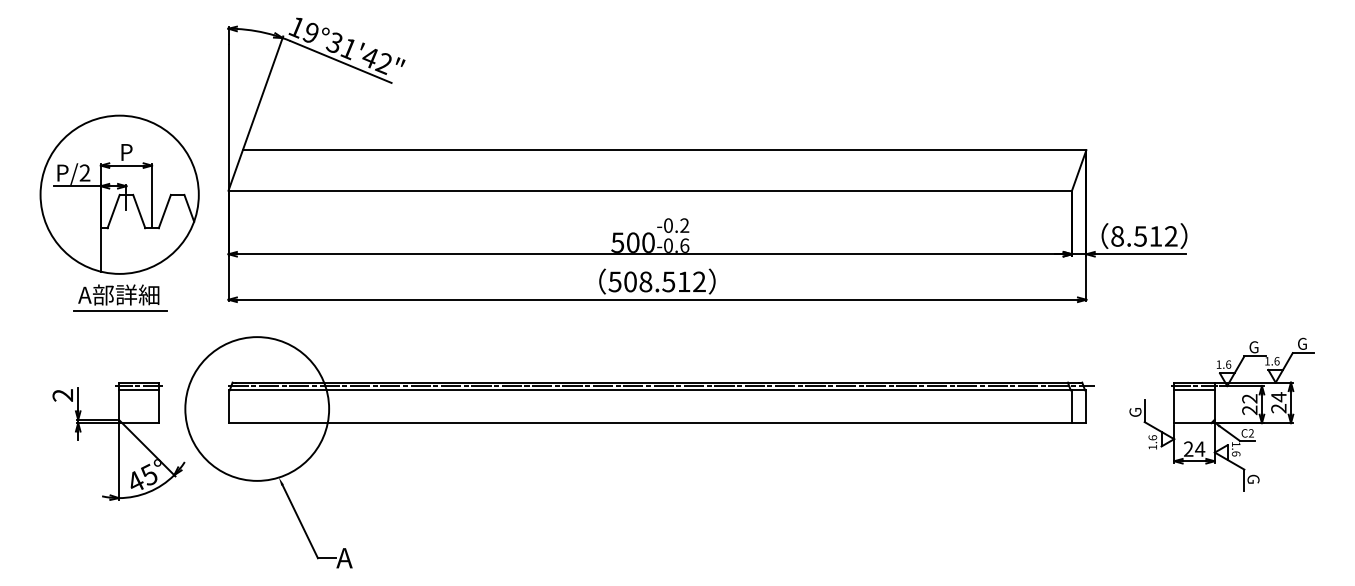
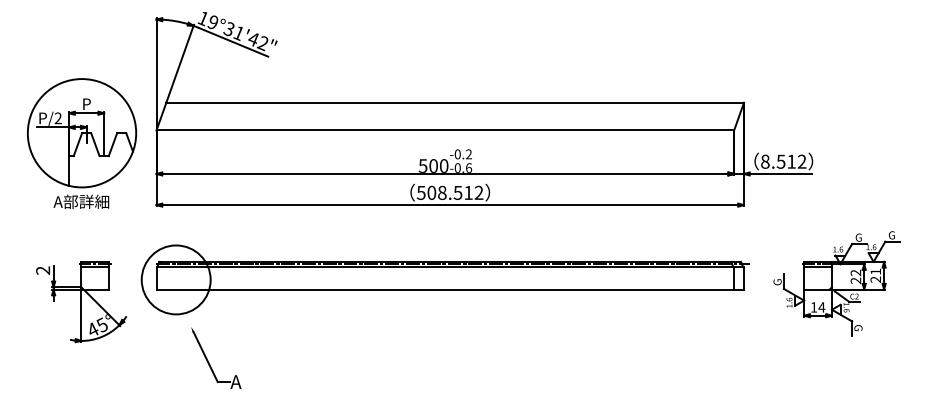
line: (120, 311) -> (82, 213), removed
text: (1278, 396) -> (875, 271), 24 -> 21
circle: (256, 408) -> (175, 279), size x0.7
text: (1187, 449) -> (813, 307), 24 -> 14

